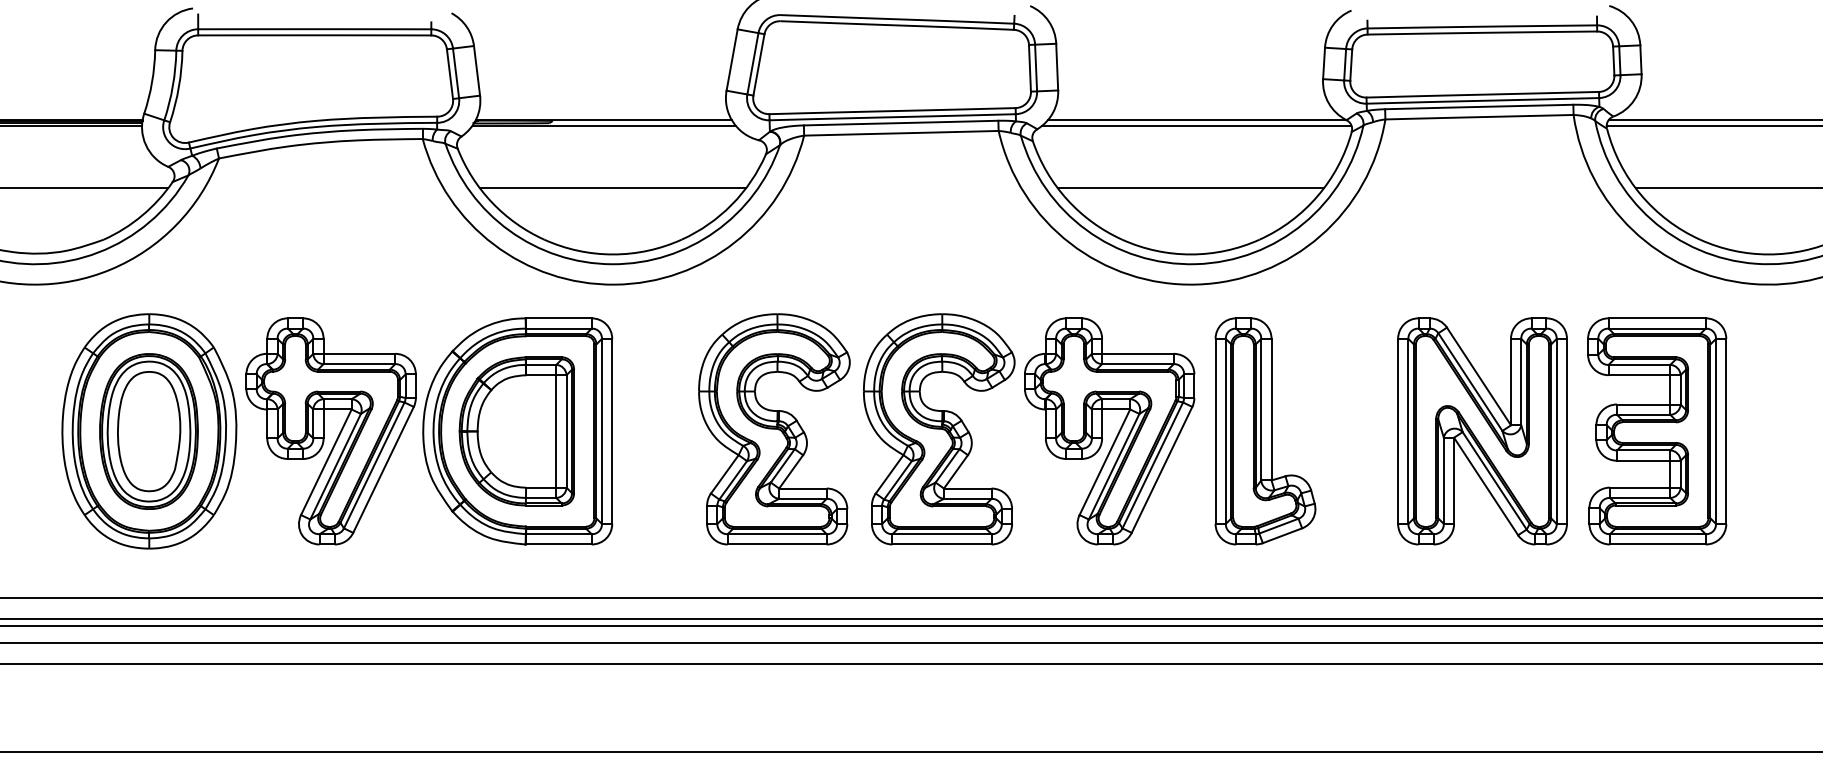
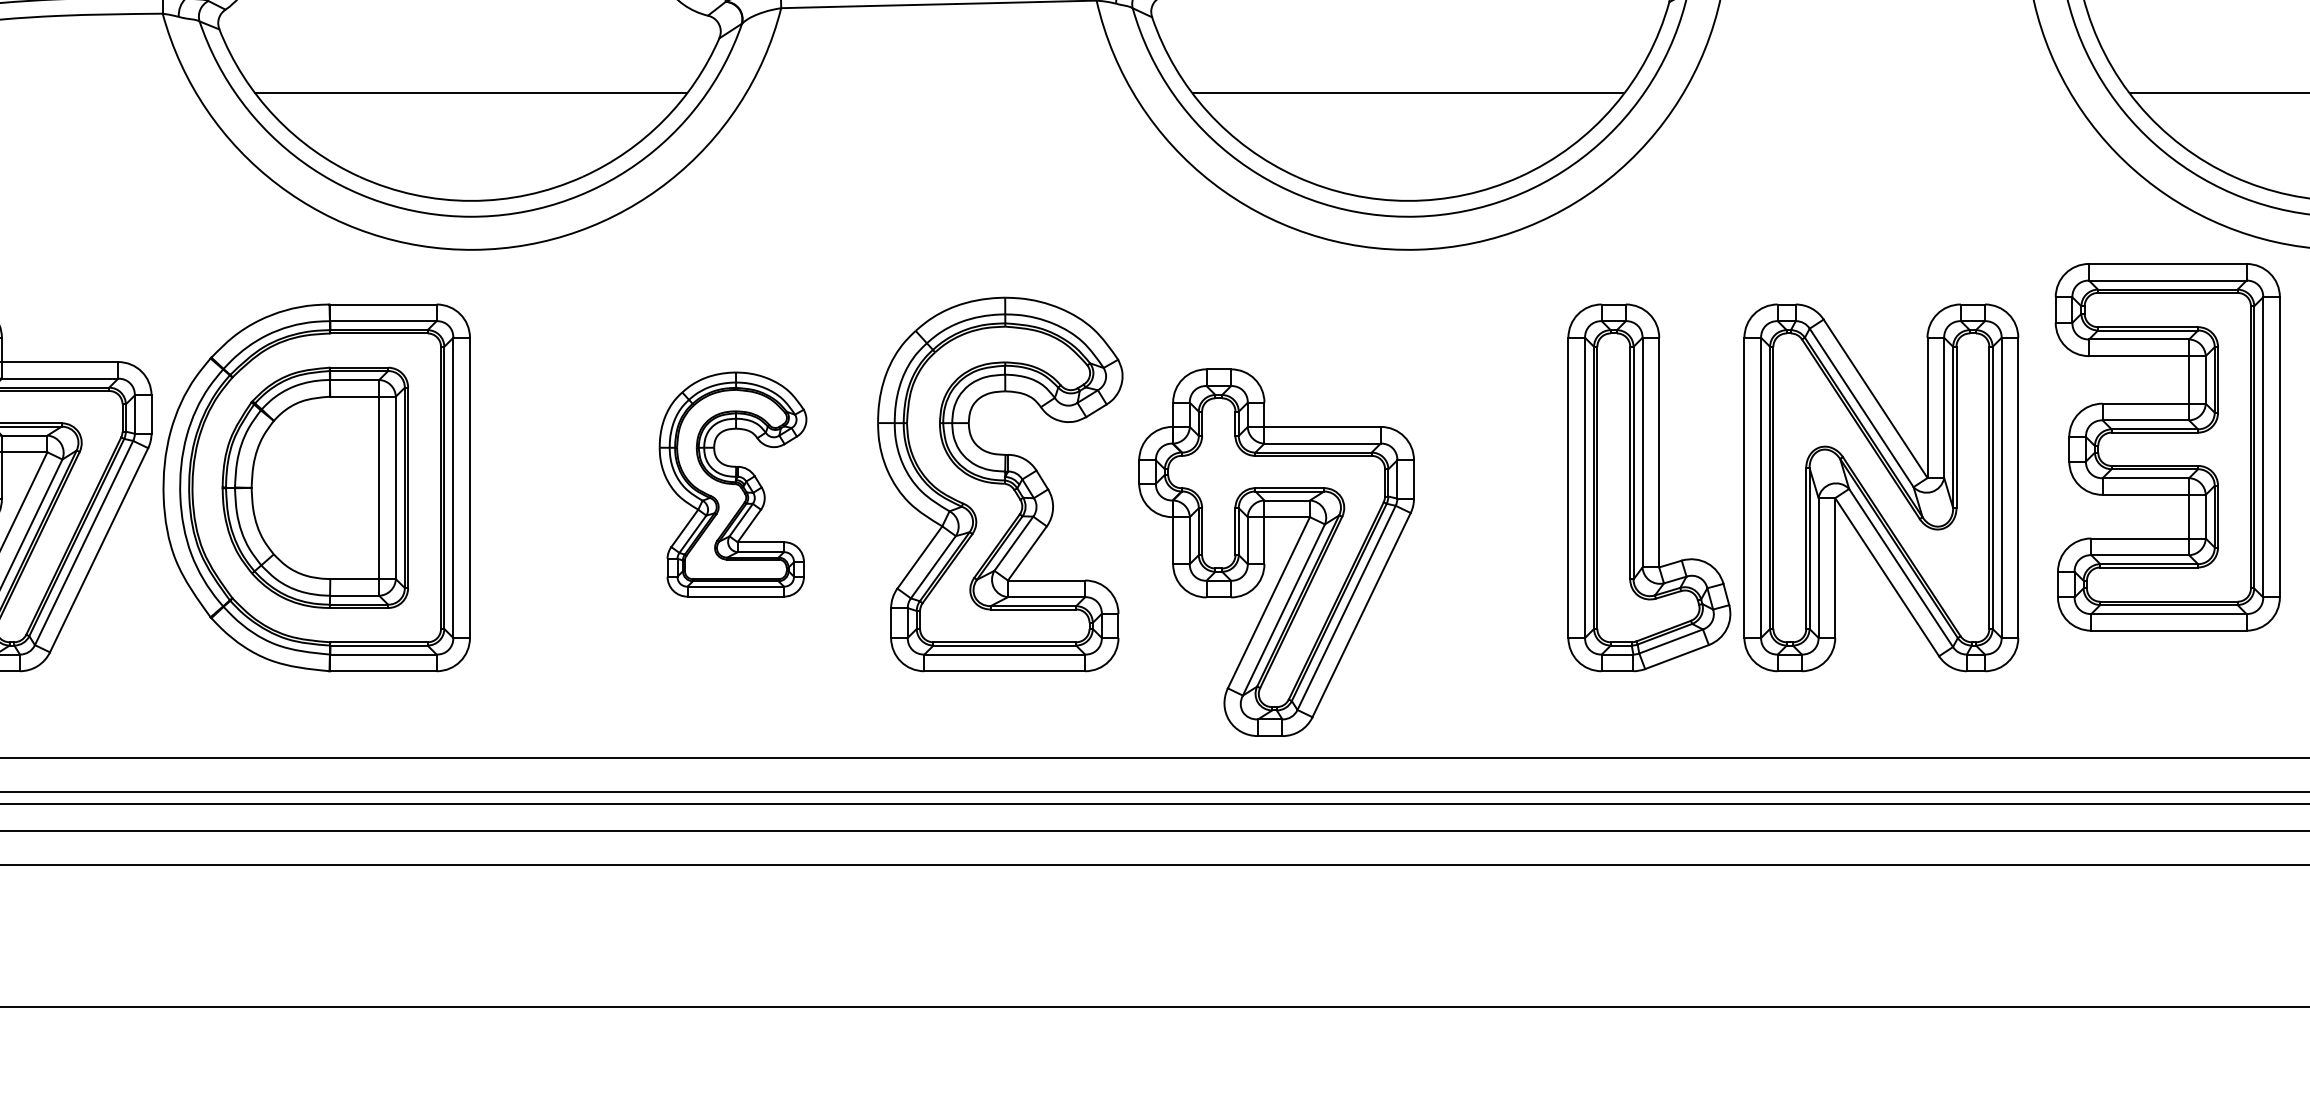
part: (774, 429) -> (733, 484), size x0.6
part: (1102, 431) -> (1265, 552), moved
part: (1265, 431) -> (1649, 487), moved
part: (1657, 431) -> (2168, 447), moved

